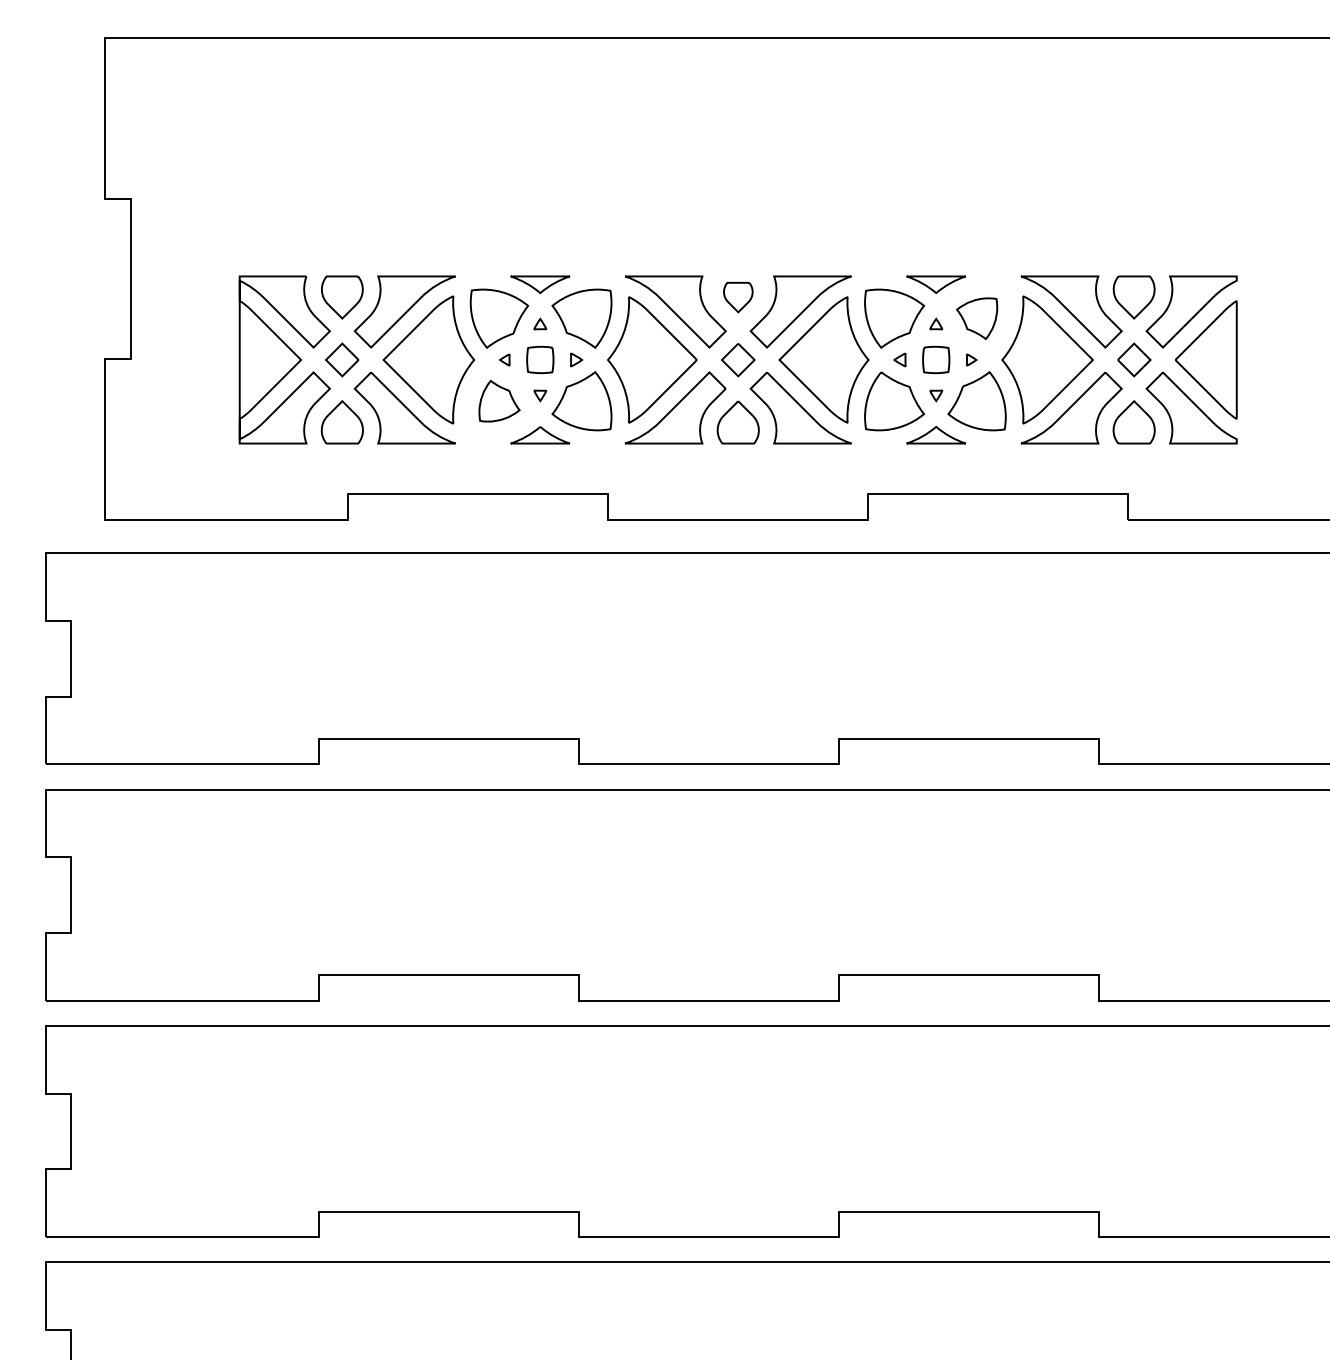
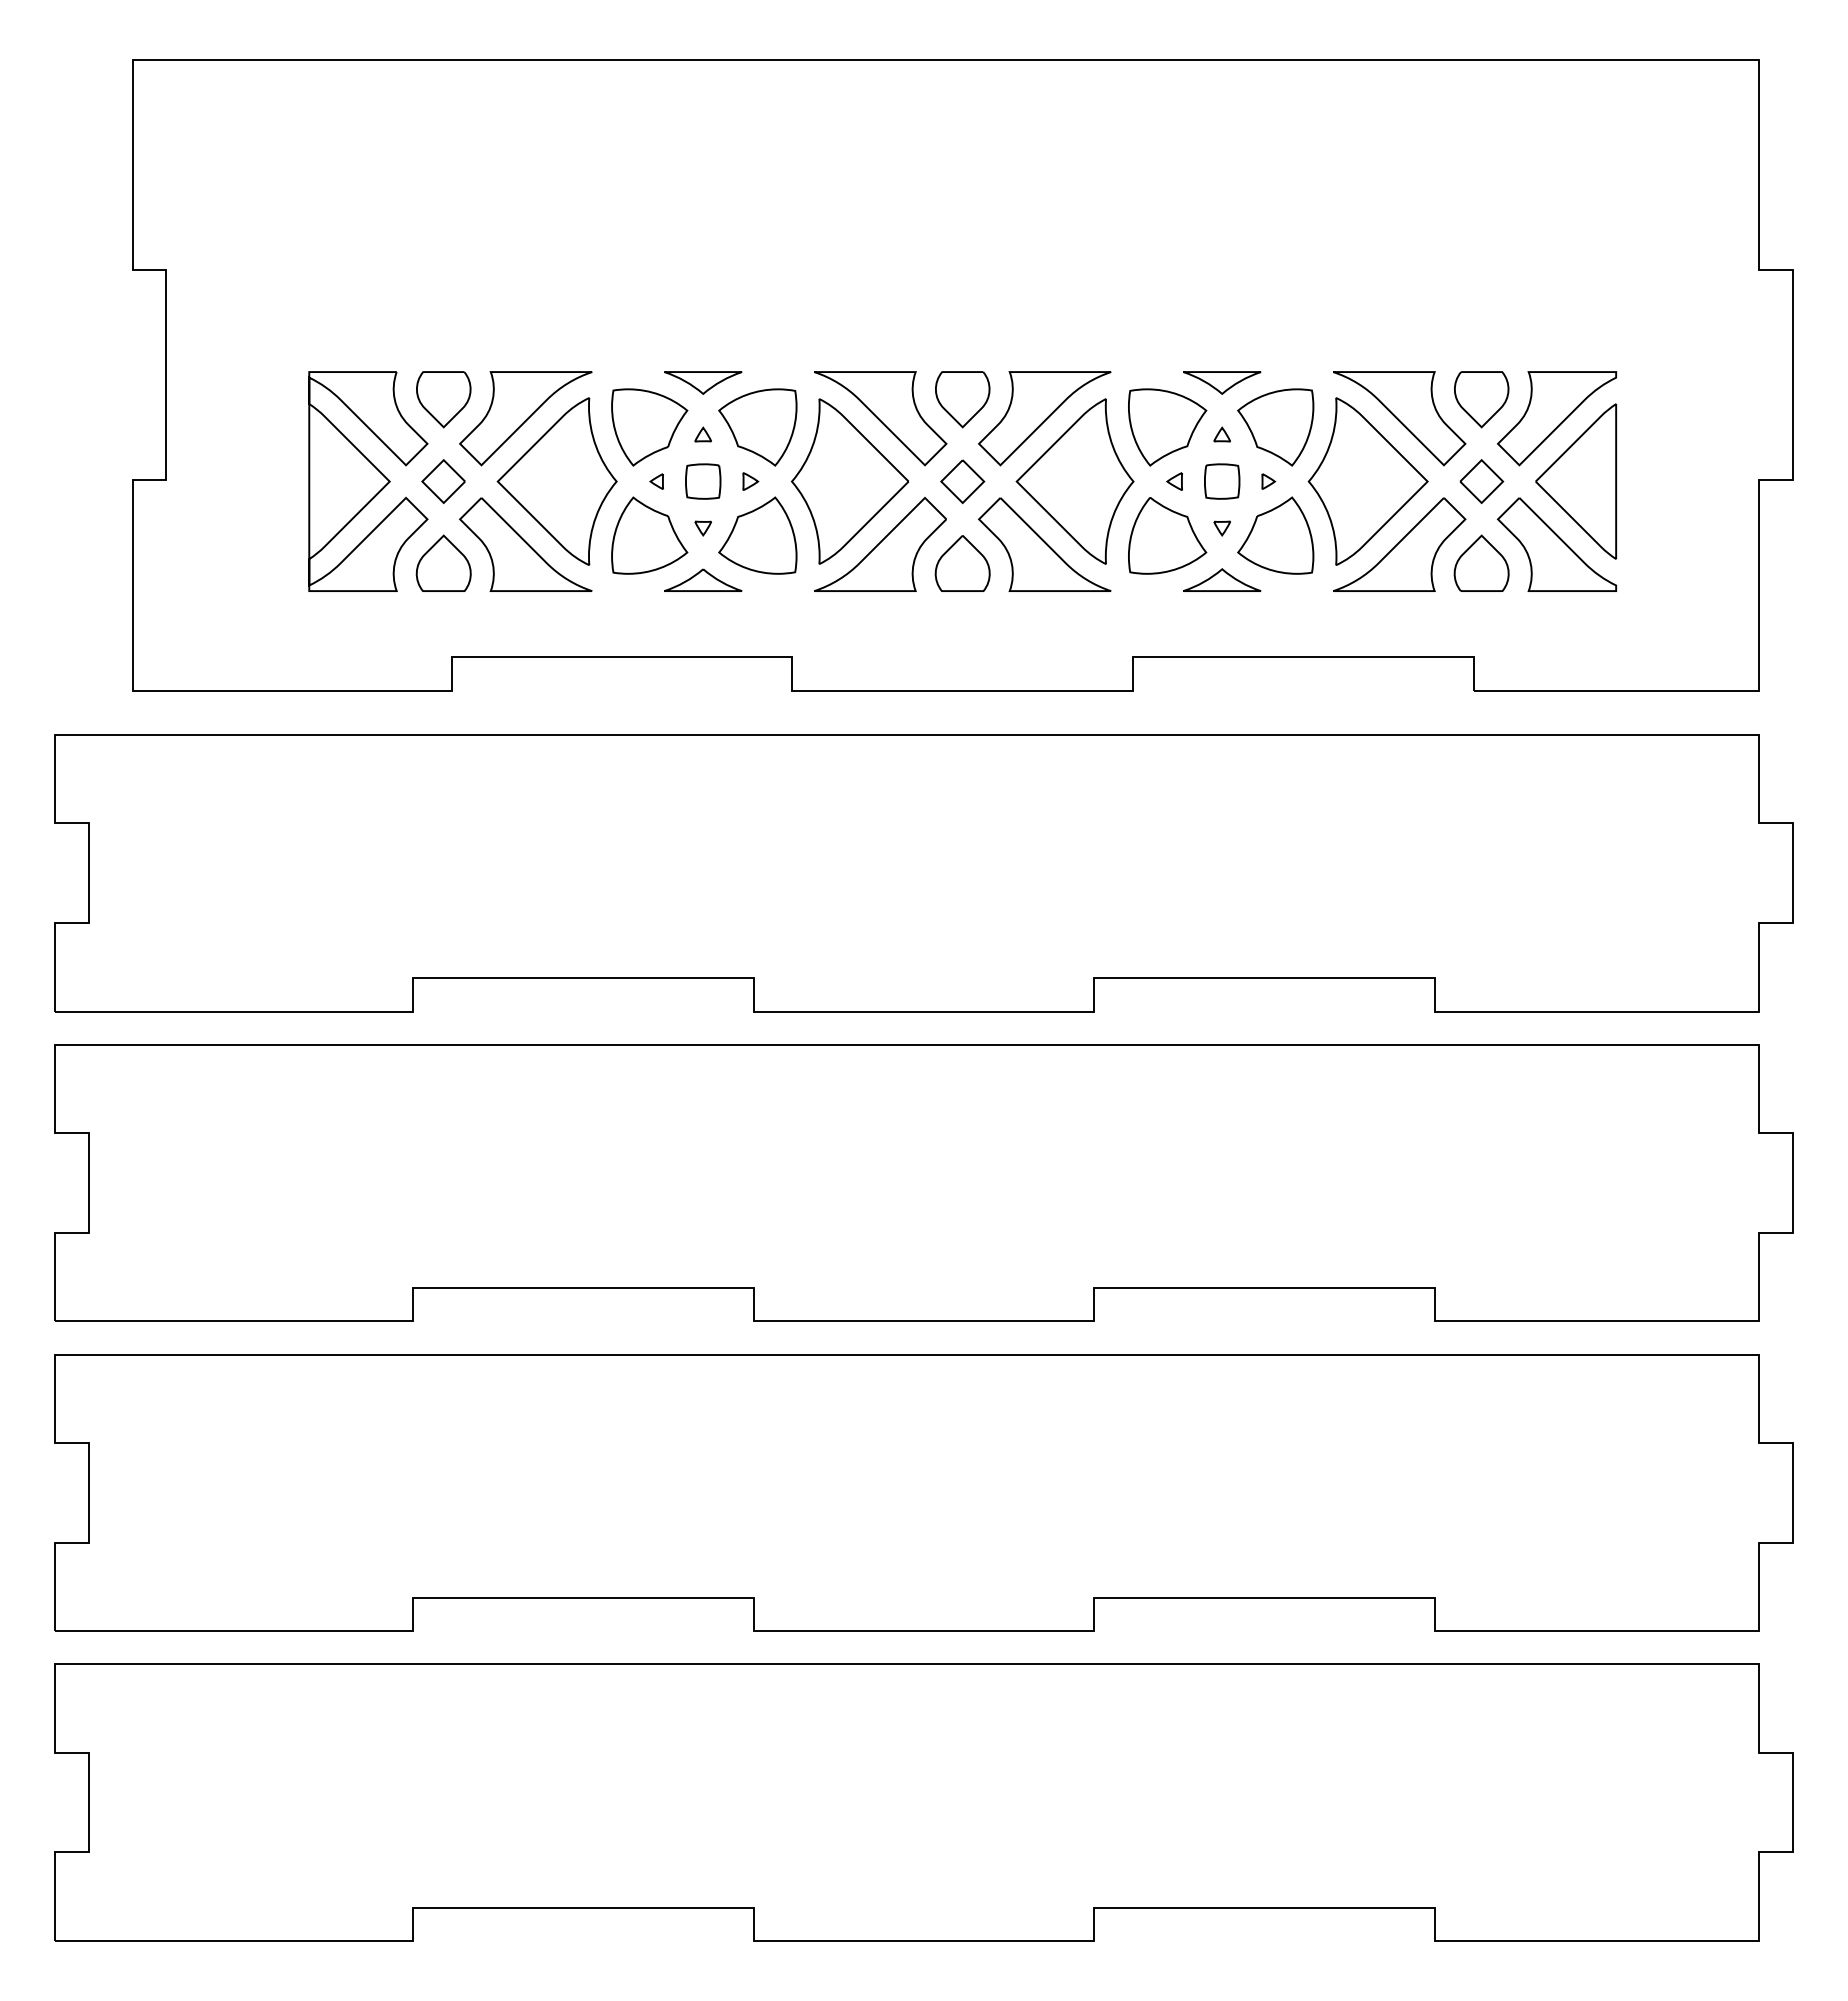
part: (738, 297) -> (962, 399), size x1.43
part: (976, 318) -> (1275, 427), size x1.43
part: (499, 401) -> (649, 535), size x1.43

